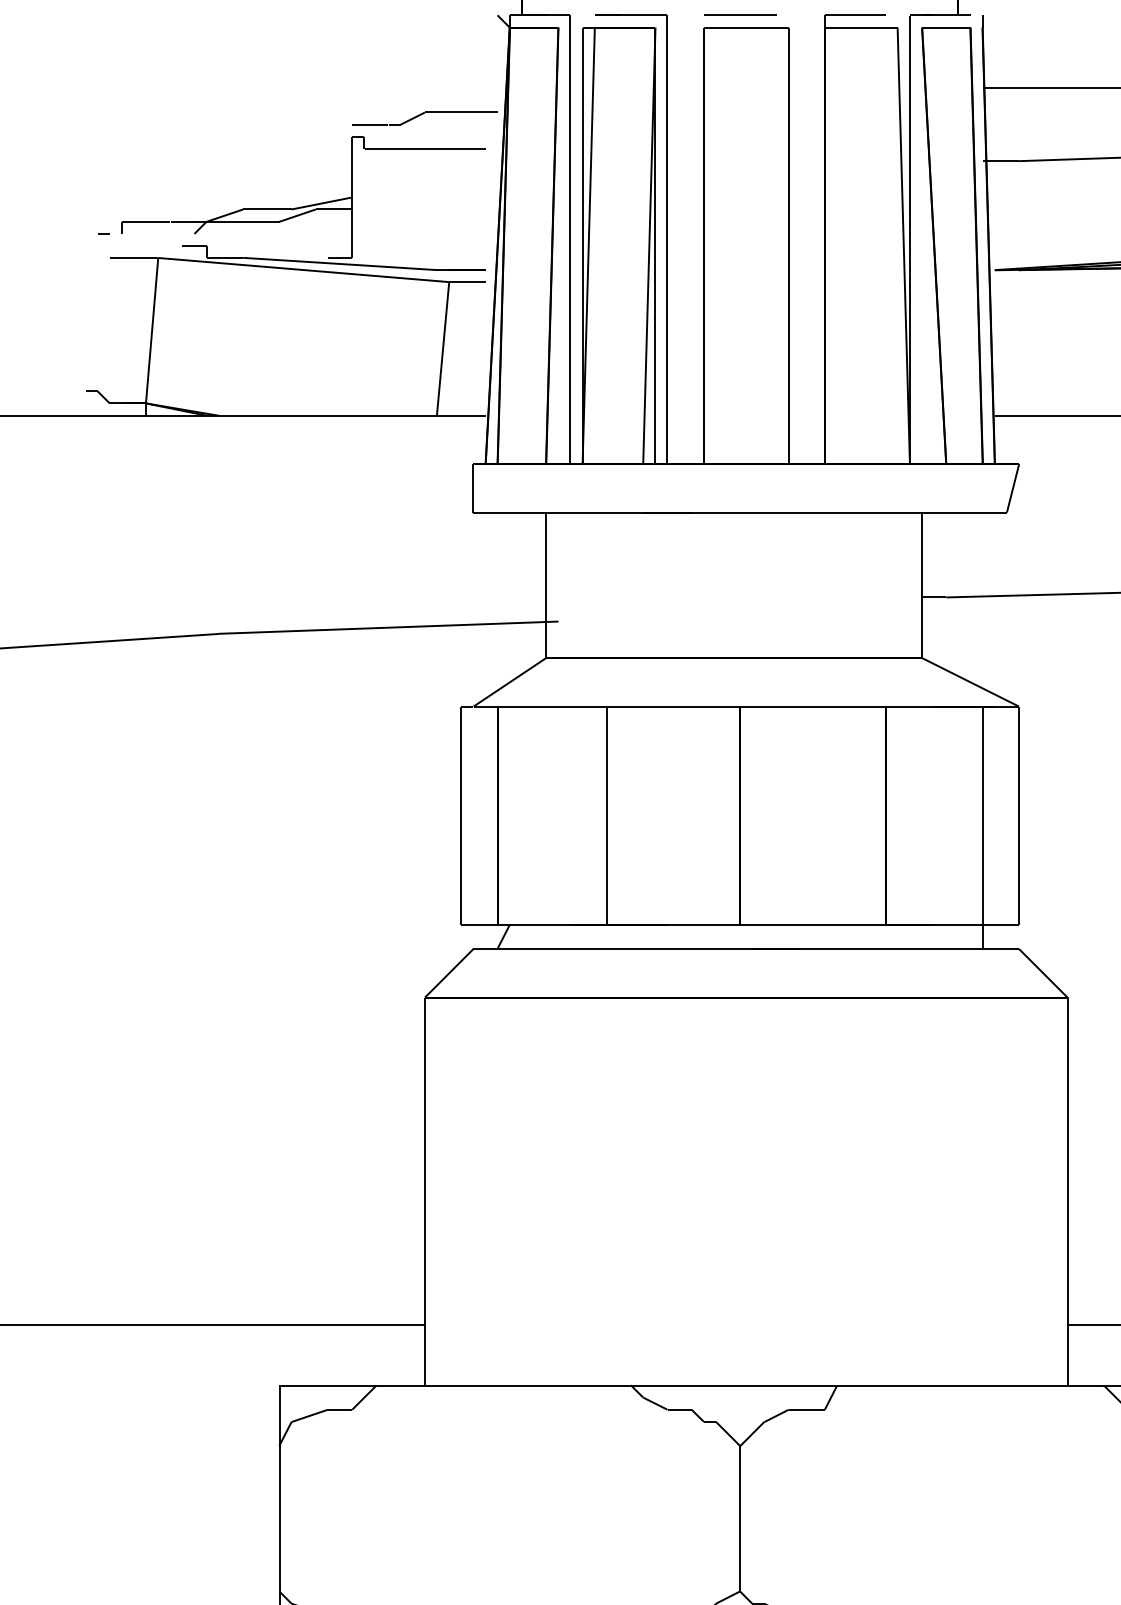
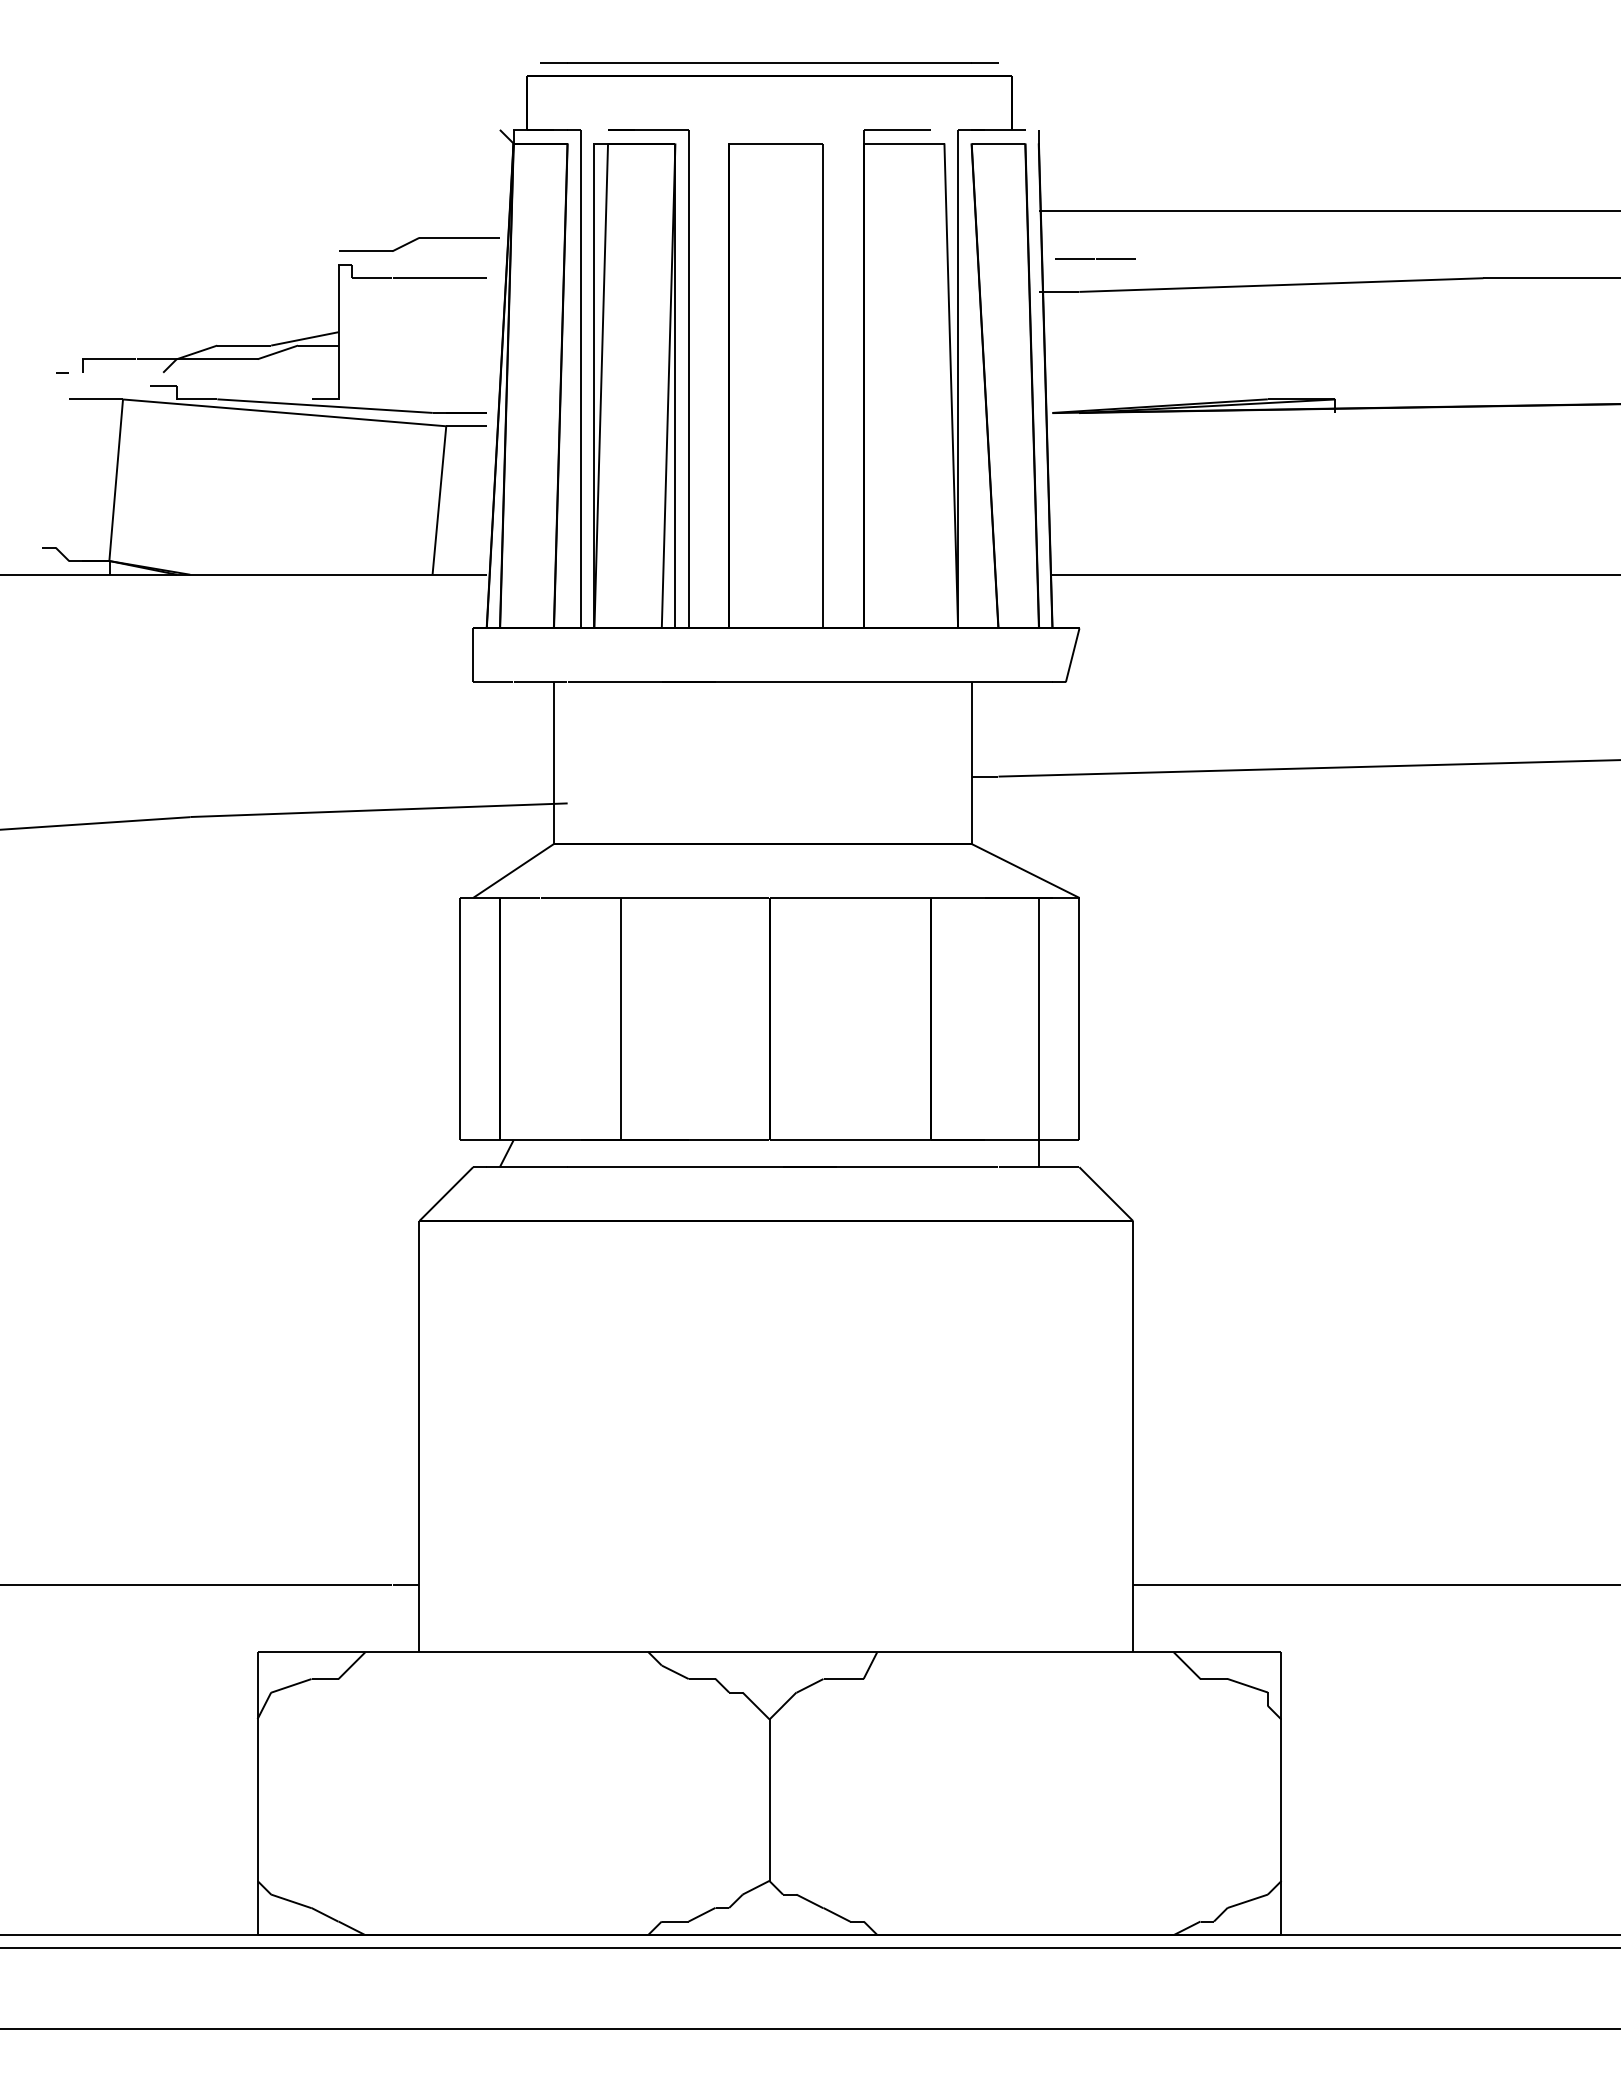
line: (739, 14) -> (1094, 258), moved

